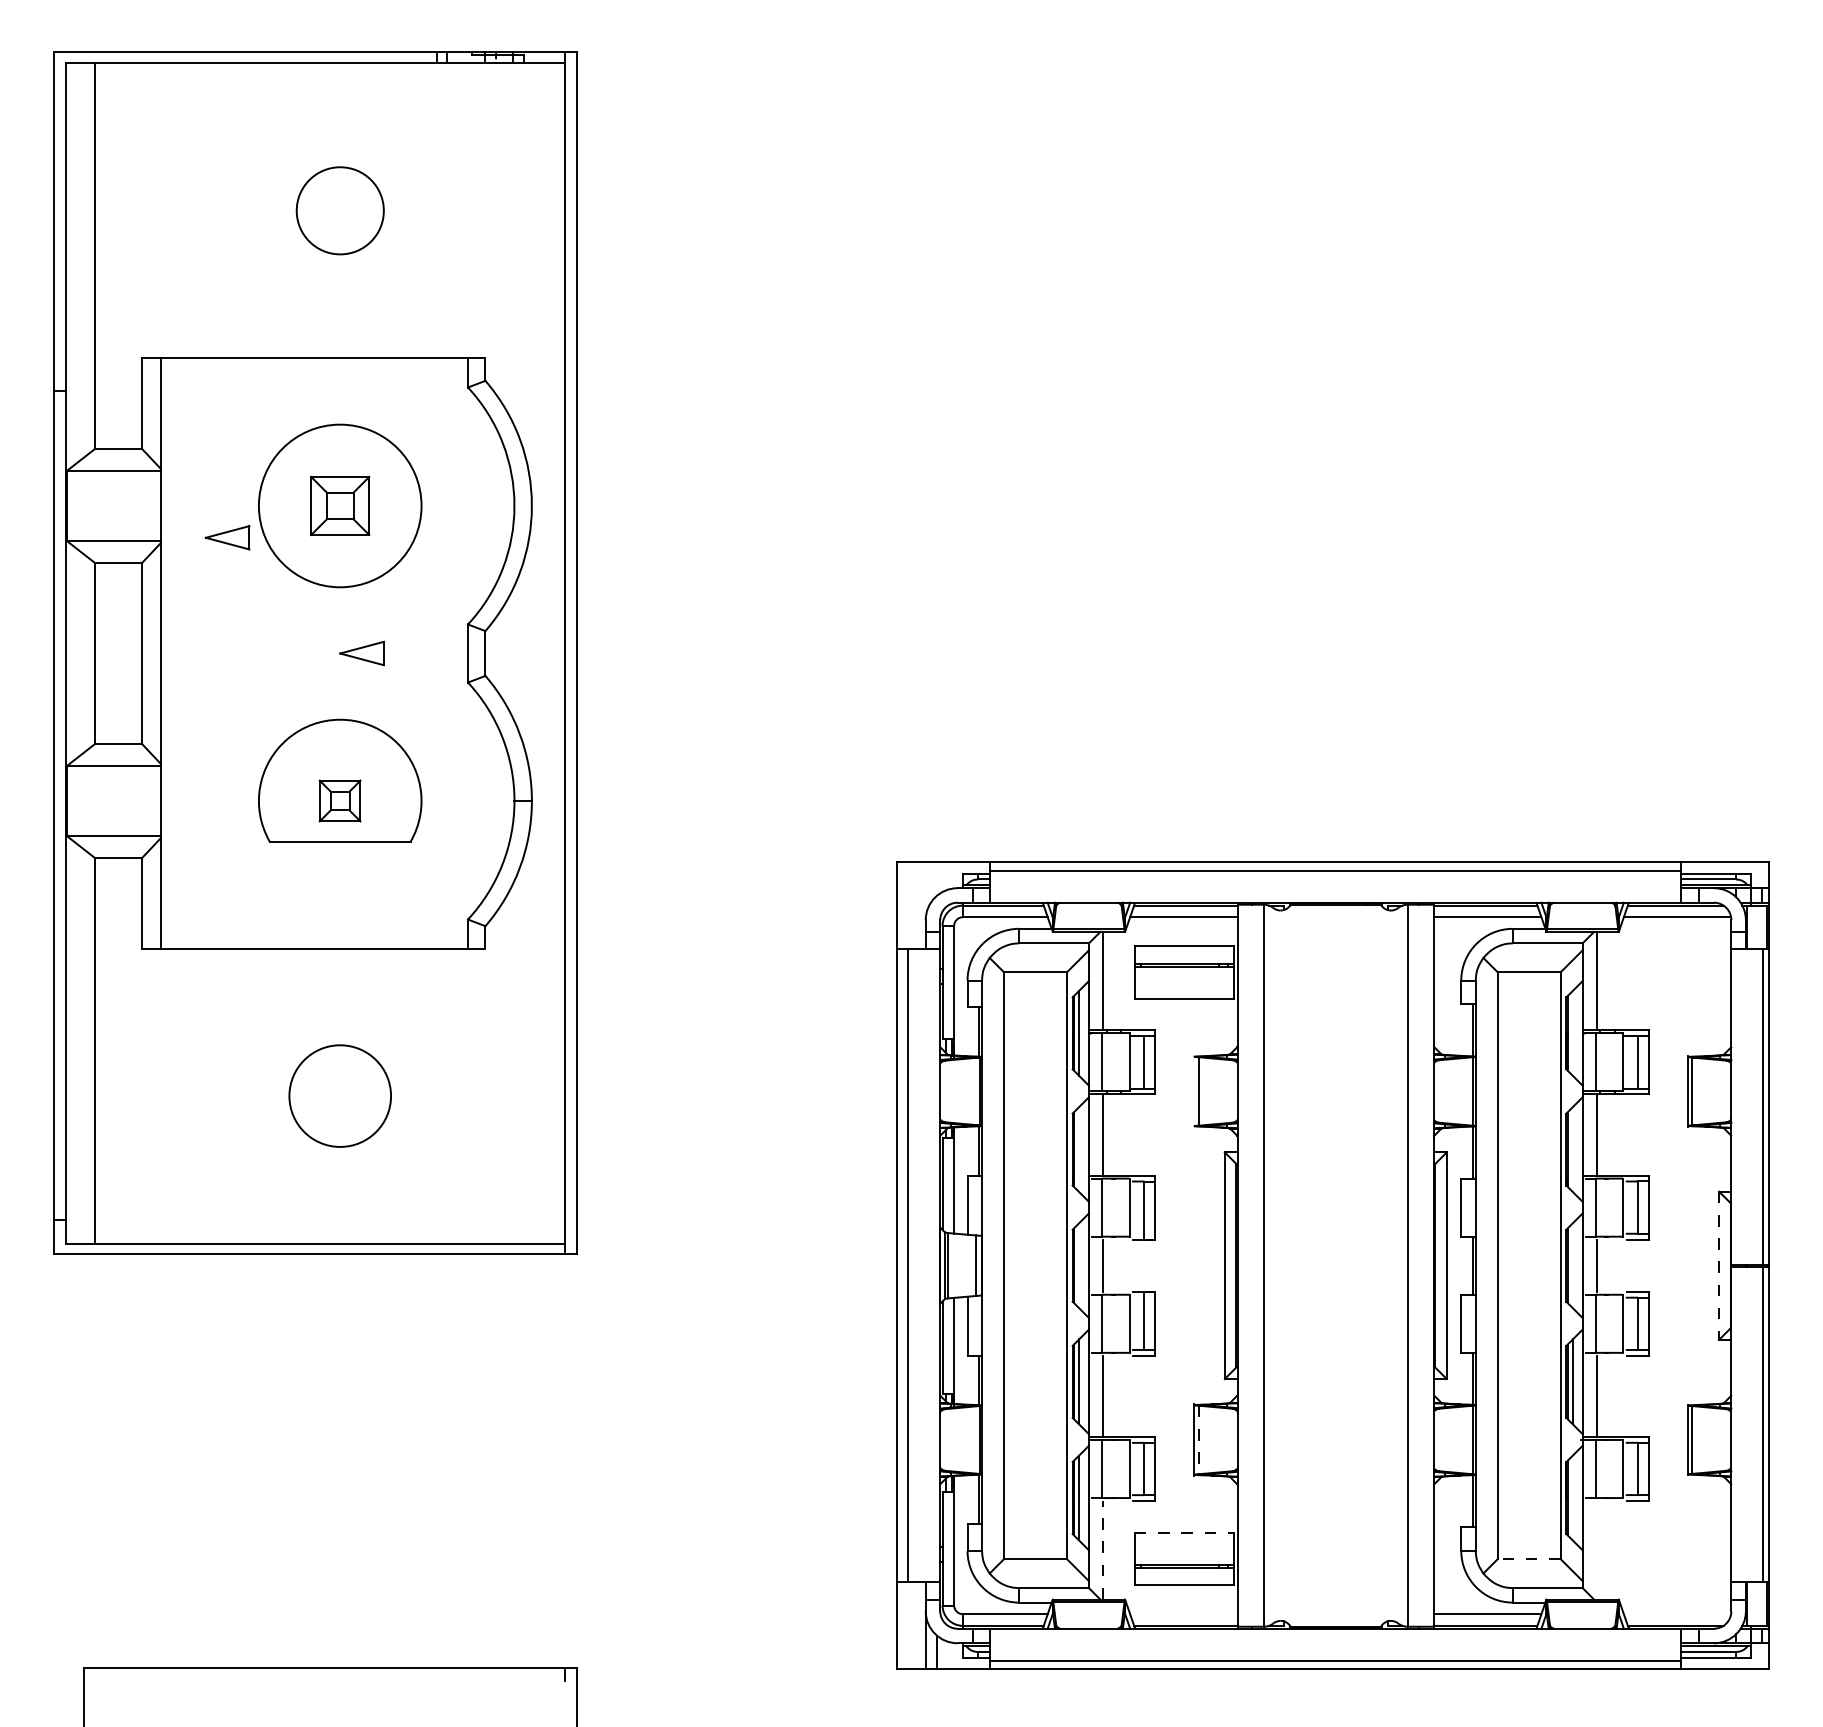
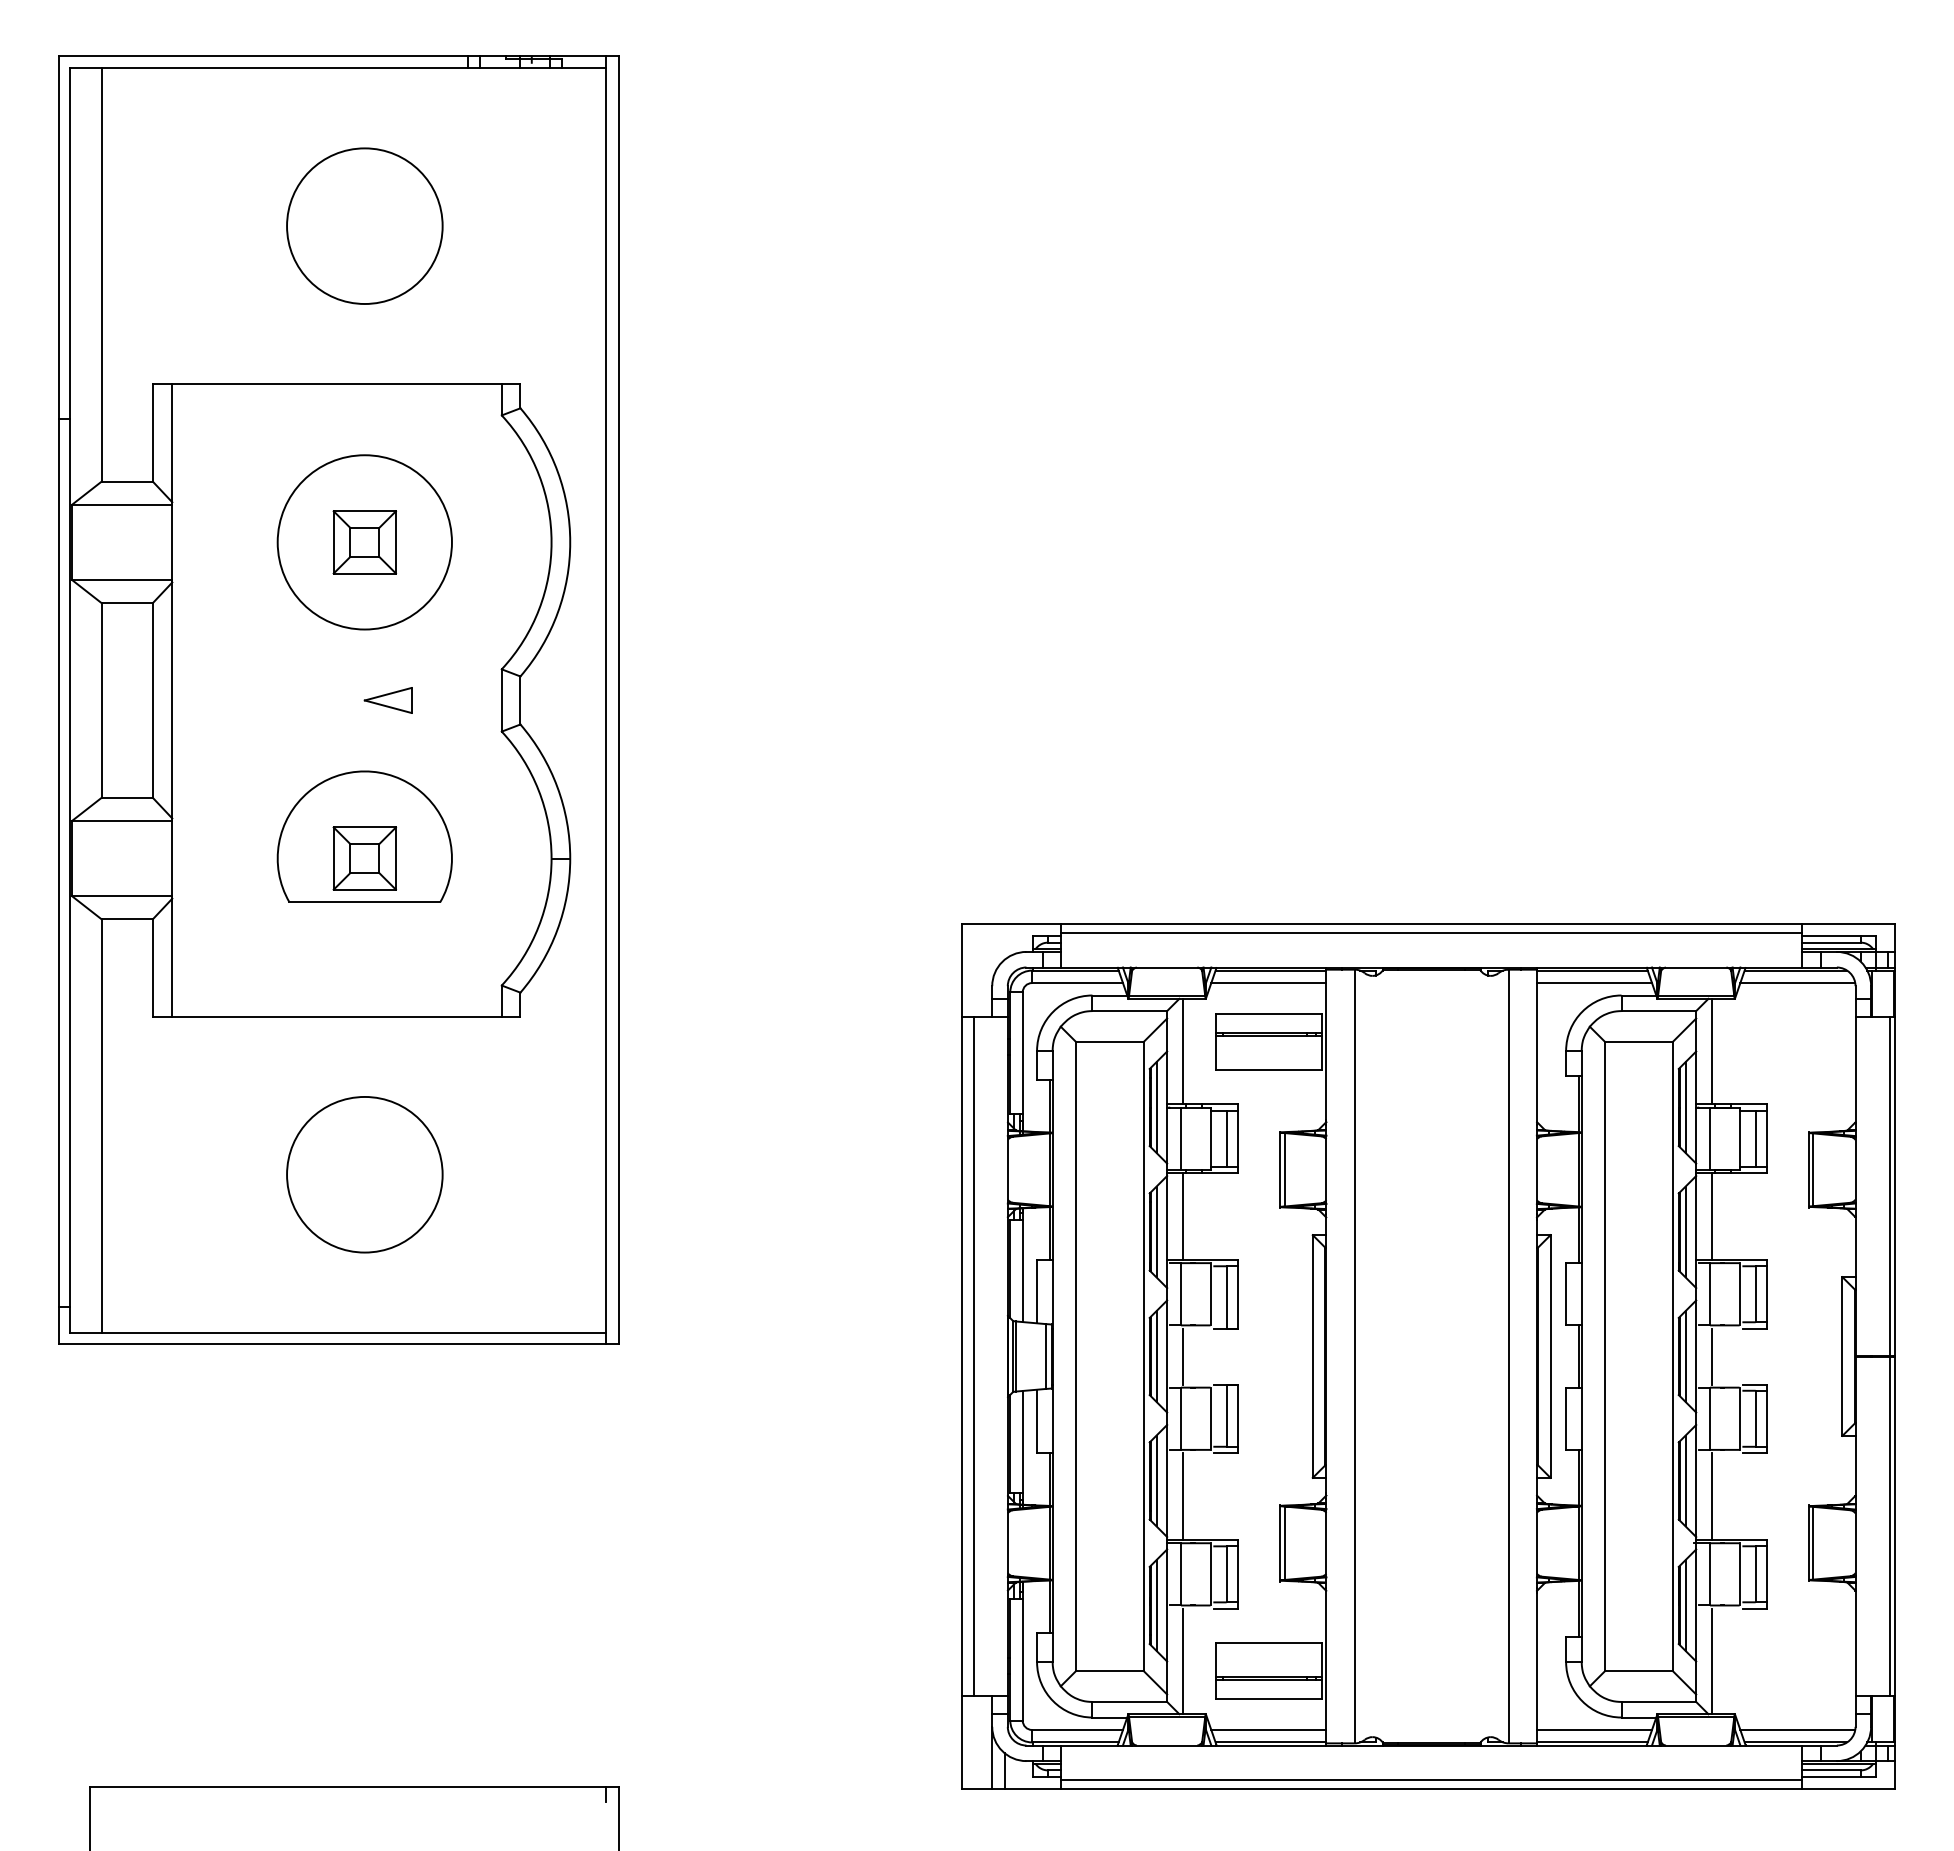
circle: (339, 210) -> (364, 225), size x1.67
part: (226, 537) -> (243, 576), removed
part: (339, 800) -> (364, 858), size x1.43
line: (1572, 1033) -> (1685, 1107), added
line: (1193, 1091) -> (1279, 1169), added
circle: (339, 1095) -> (364, 1174), size x1.43
line: (1079, 1149) -> (1156, 1231), added
line: (1572, 1149) -> (1685, 1231), added
line: (1079, 1265) -> (1156, 1356), added
line: (1572, 1265) -> (1685, 1356), added
line: (1719, 1266) -> (1842, 1357), dashed -> solid
line: (1198, 1440) -> (1284, 1543), dashed -> solid
line: (1572, 1498) -> (1685, 1605), added
line: (1184, 1532) -> (1269, 1642), dashed -> solid
line: (1103, 1550) -> (1182, 1661), dashed -> solid
line: (1596, 1550) -> (1711, 1661), added
line: (1528, 1558) -> (1638, 1670), dashed -> solid
line: (1183, 1613) -> (1268, 1729), added
line: (1677, 1613) -> (1797, 1729), added

